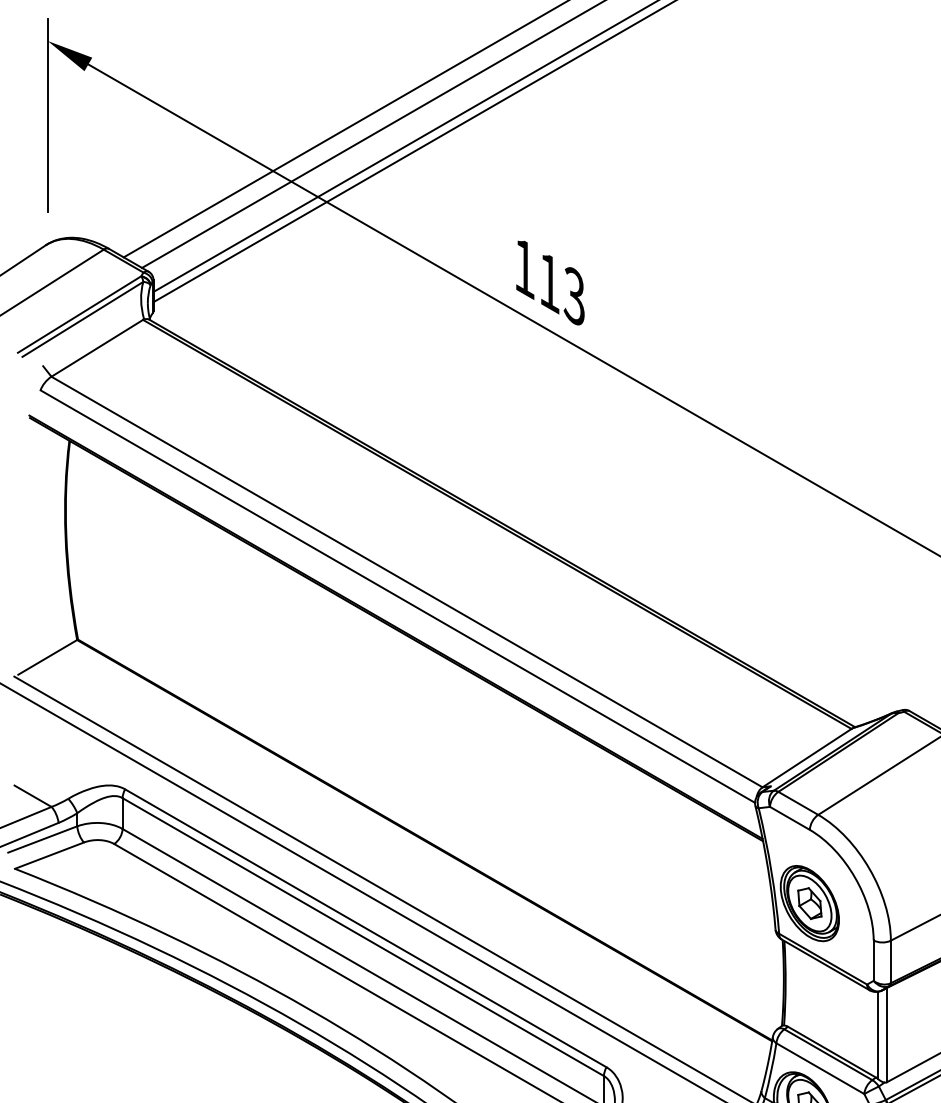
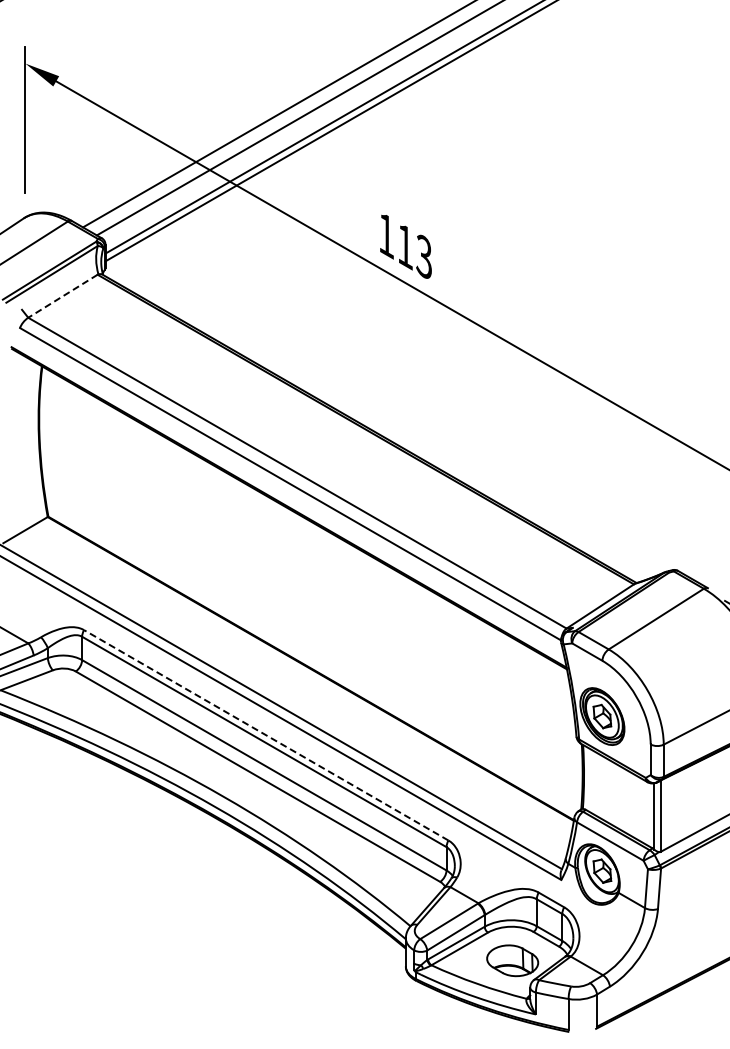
line: (96, 348) -> (62, 296), solid -> dashed
line: (364, 928) -> (265, 735), solid -> dashed

